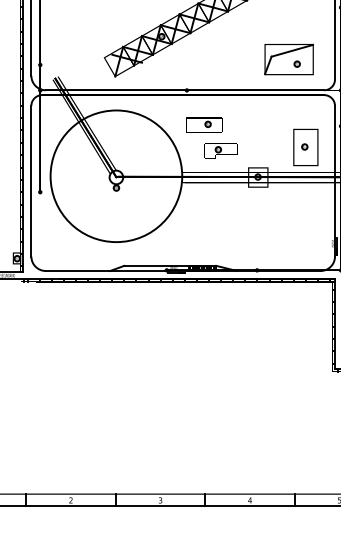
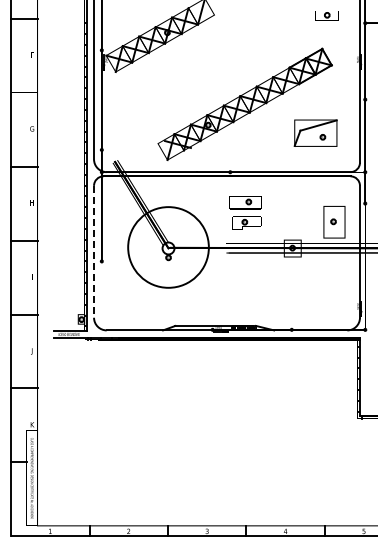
part: (288, 58) -> (315, 132), moved
part: (220, 150) -> (246, 222), moved
circle: (116, 176) -> (168, 247), size x0.7
line: (31, 180) -> (94, 251), solid -> dashed

